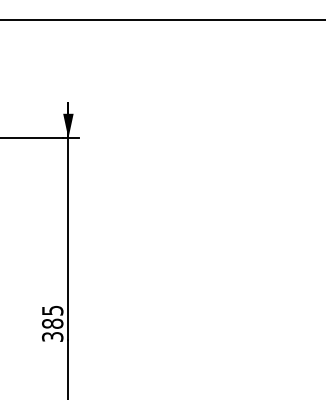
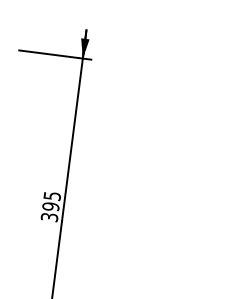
text: (52, 323) -> (50, 206), 385 -> 395

